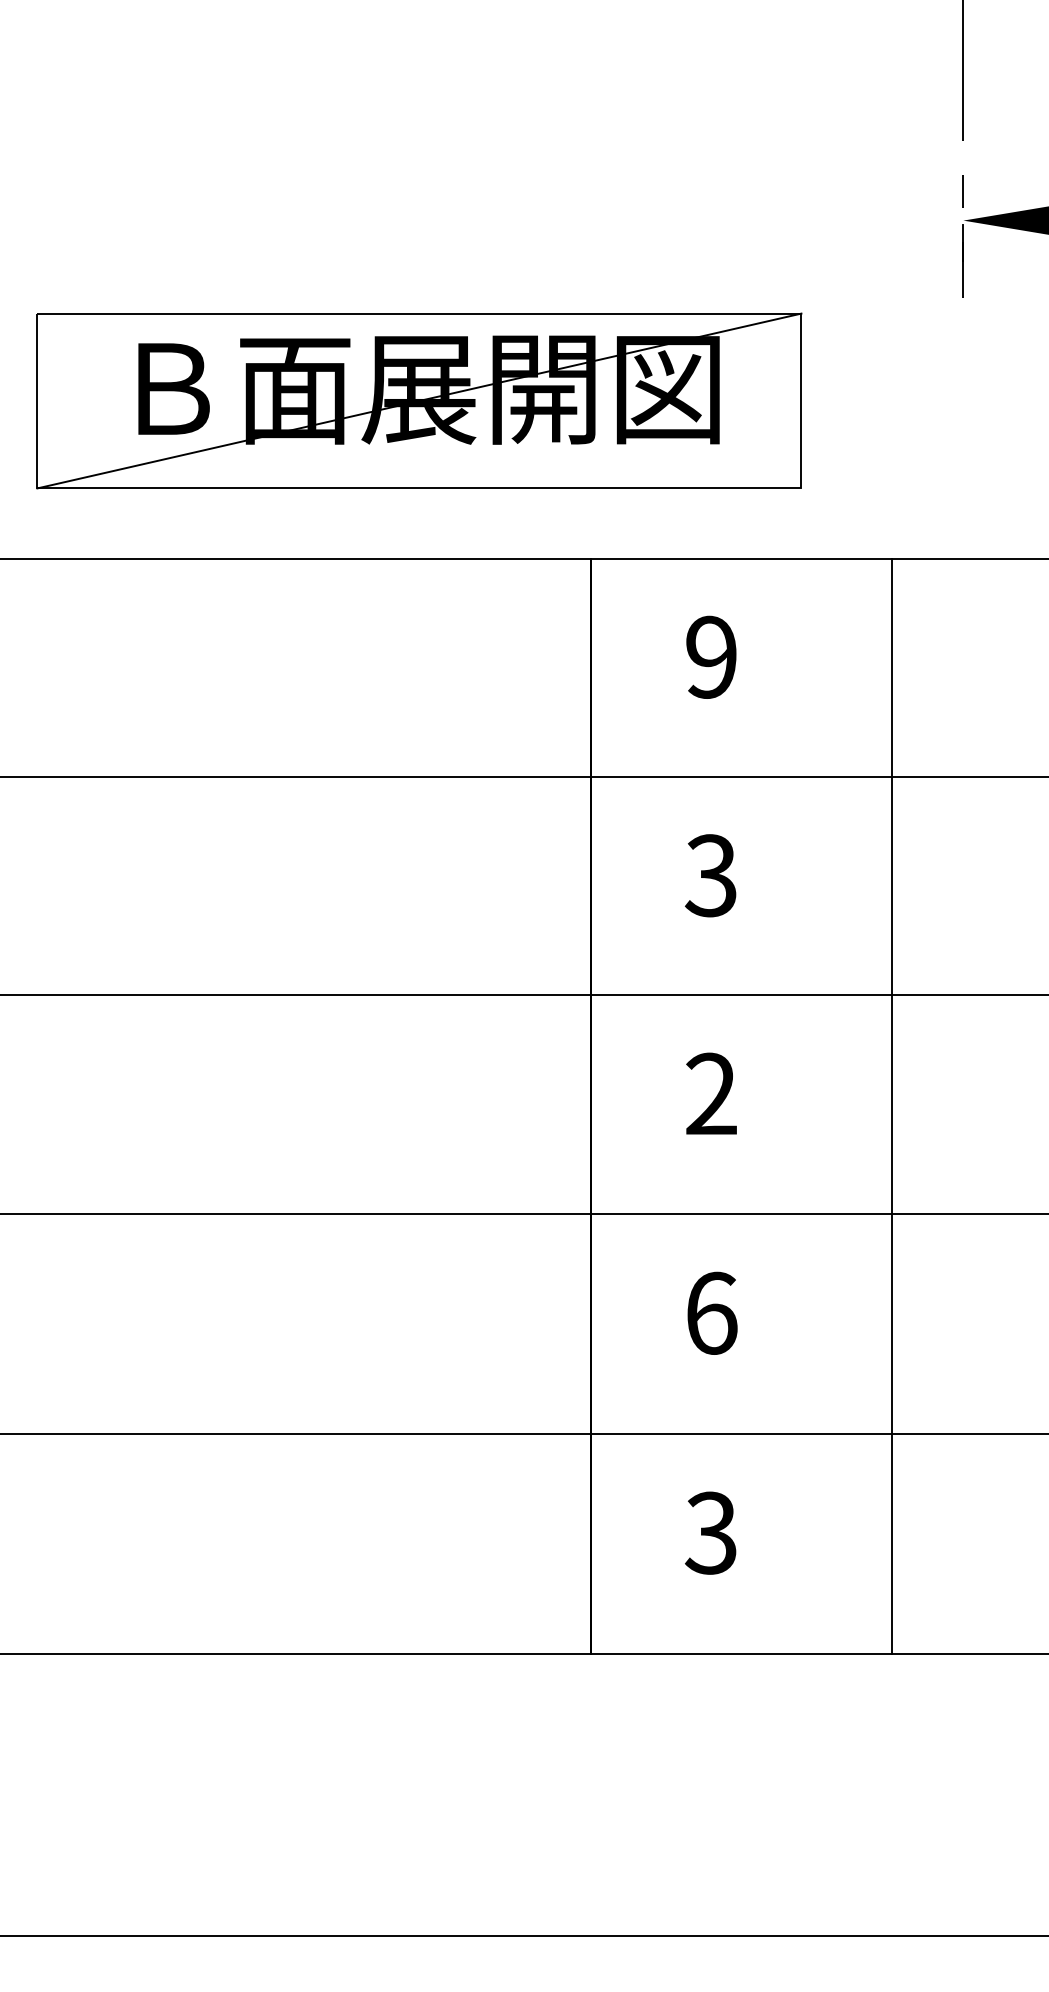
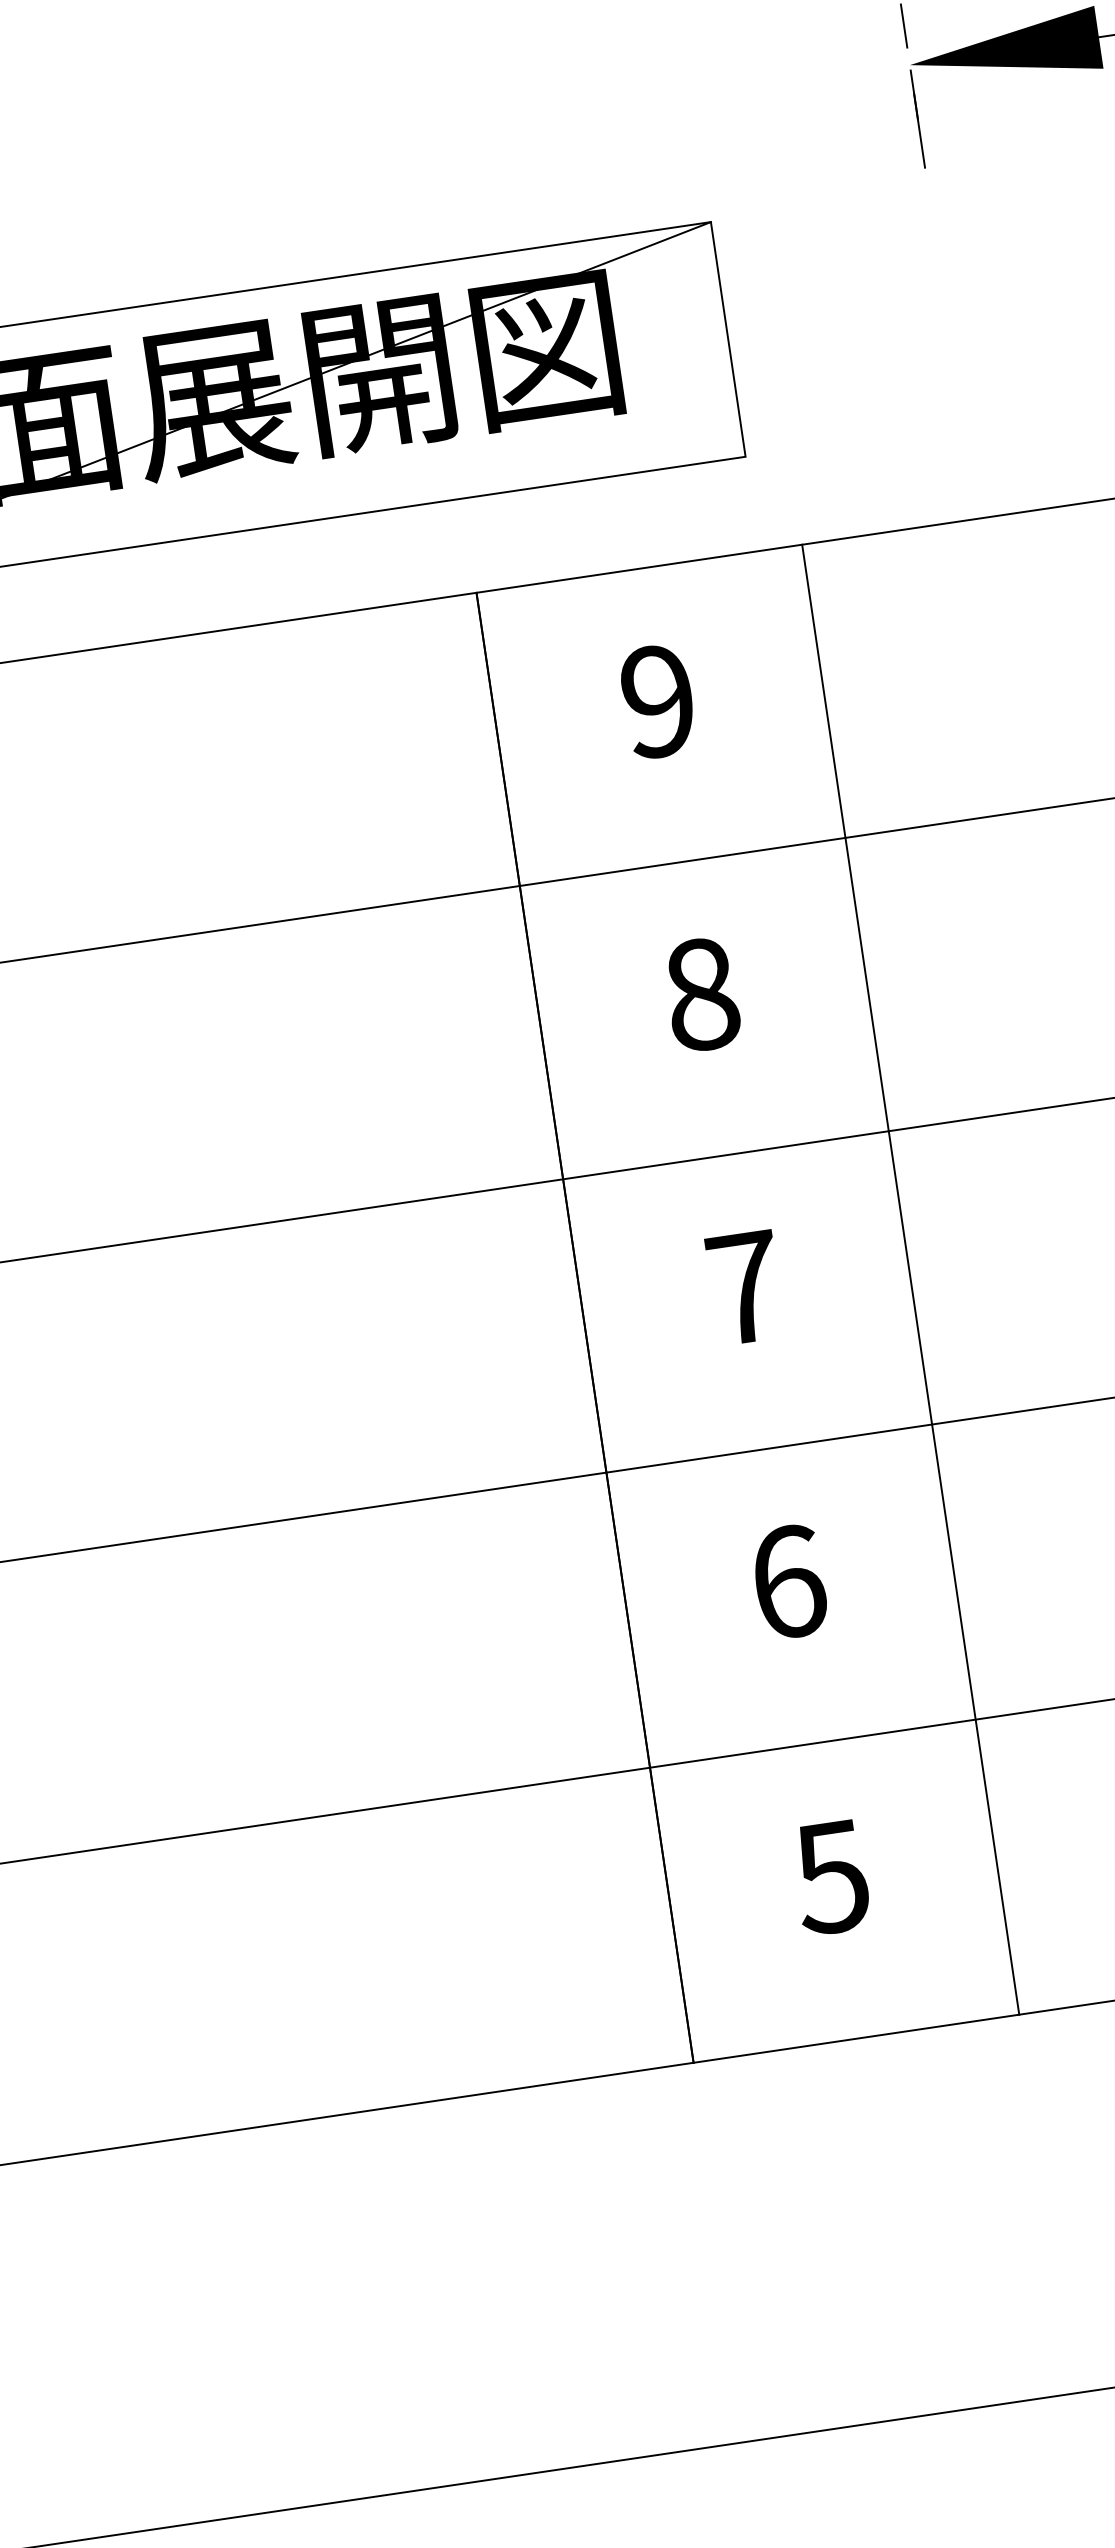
text: (710, 875) -> (700, 994), 3 -> 8
text: (711, 1093) -> (744, 1286), 2 -> 7
line: (892, 1105) -> (910, 1278), moved
text: (710, 1532) -> (830, 1876), 3 -> 5

